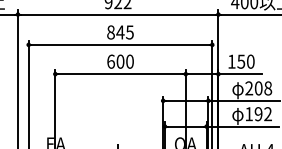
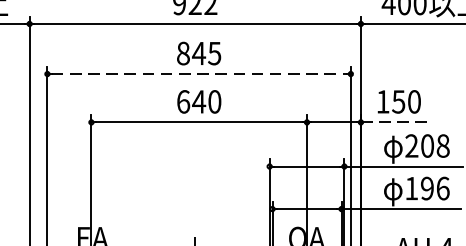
line: (121, 44) -> (200, 73), solid -> dashed
text: (120, 61) -> (199, 101), 600 -> 640
line: (240, 74) -> (397, 123), solid -> dashed
text: (268, 114) -> (443, 189), 192 -> 196

